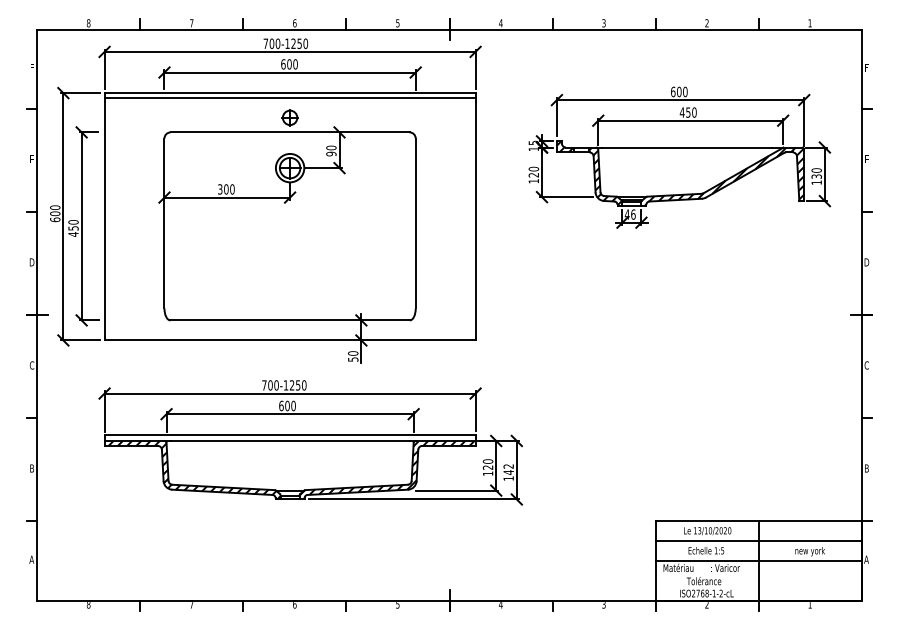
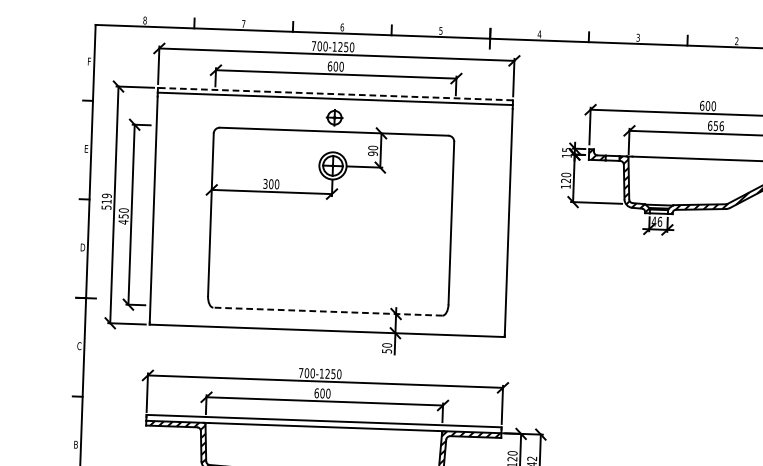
line: (290, 93) -> (335, 94), solid -> dashed
text: (687, 112) -> (715, 125), 450 -> 656
text: (55, 213) -> (106, 201), 600 -> 519
line: (290, 320) -> (328, 311), solid -> dashed

